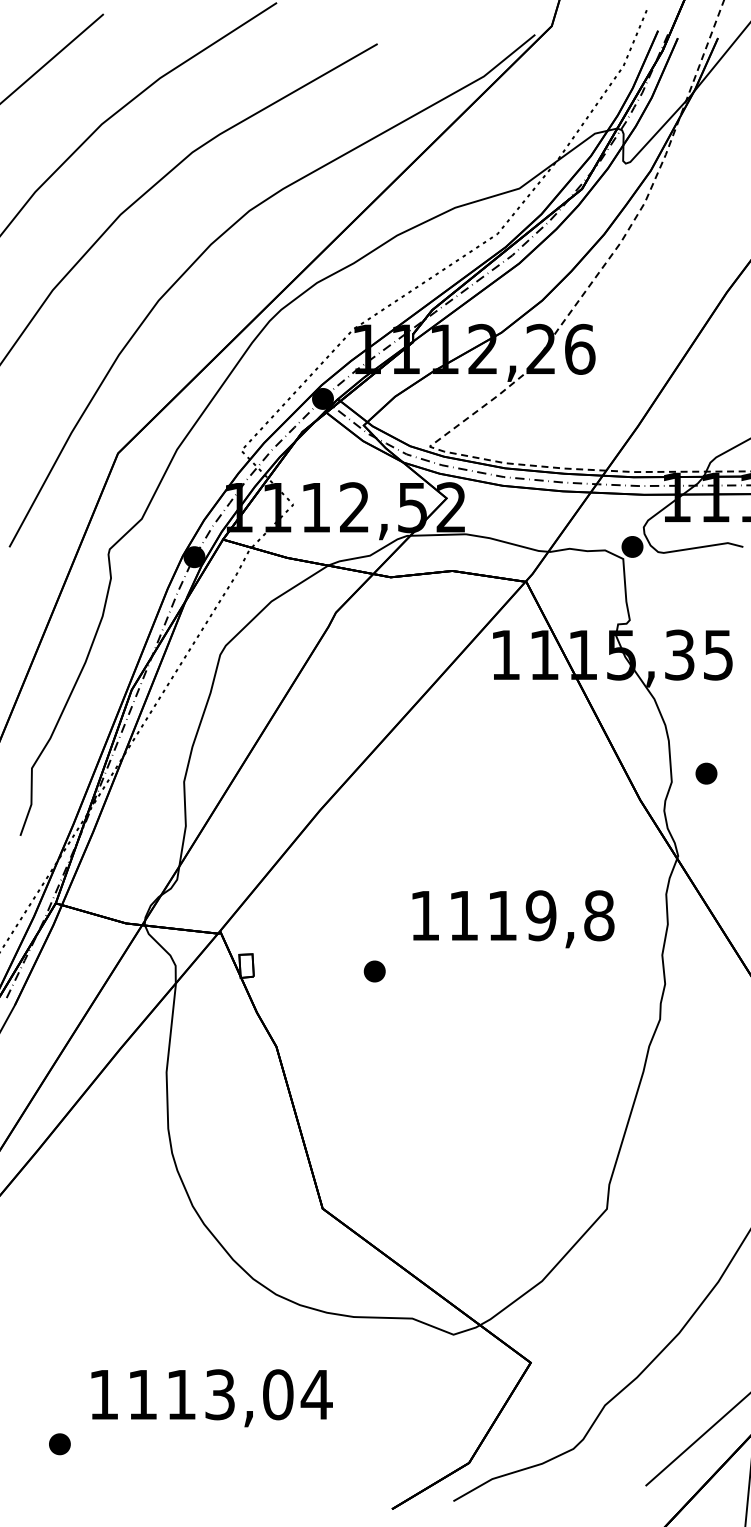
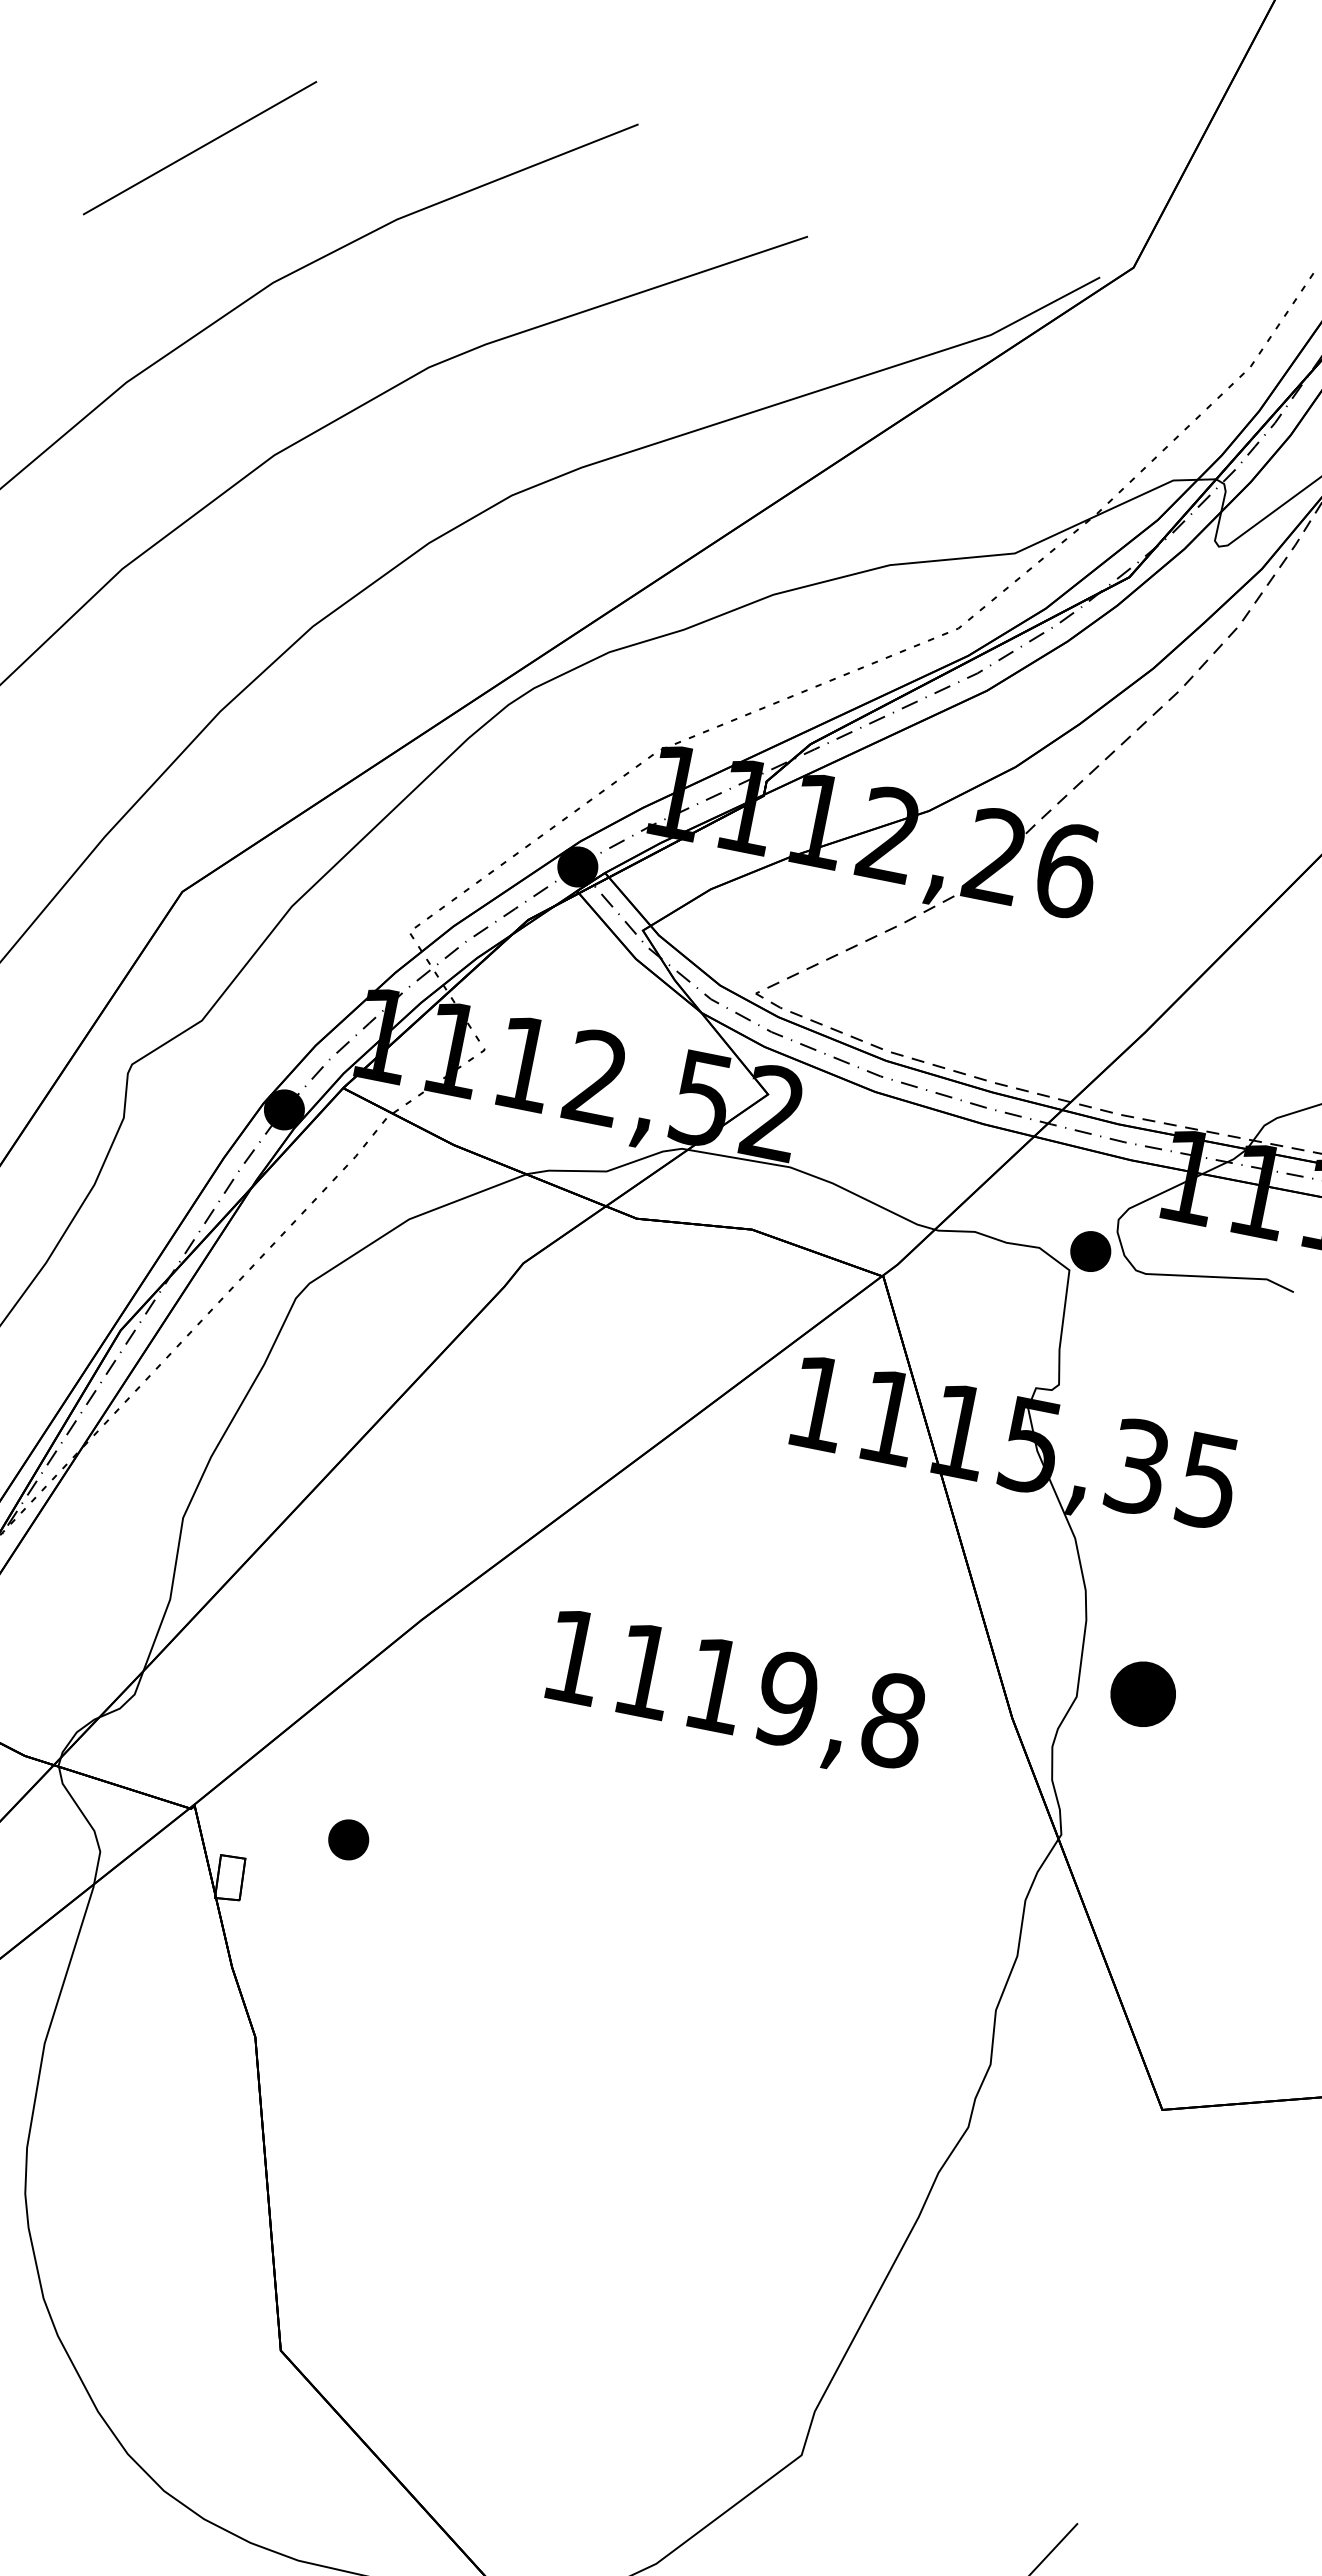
part: (706, 773) -> (1143, 1693), size x1.6
text: (513, 919) -> (735, 1696), moved
part: (374, 971) -> (348, 1839), moved

